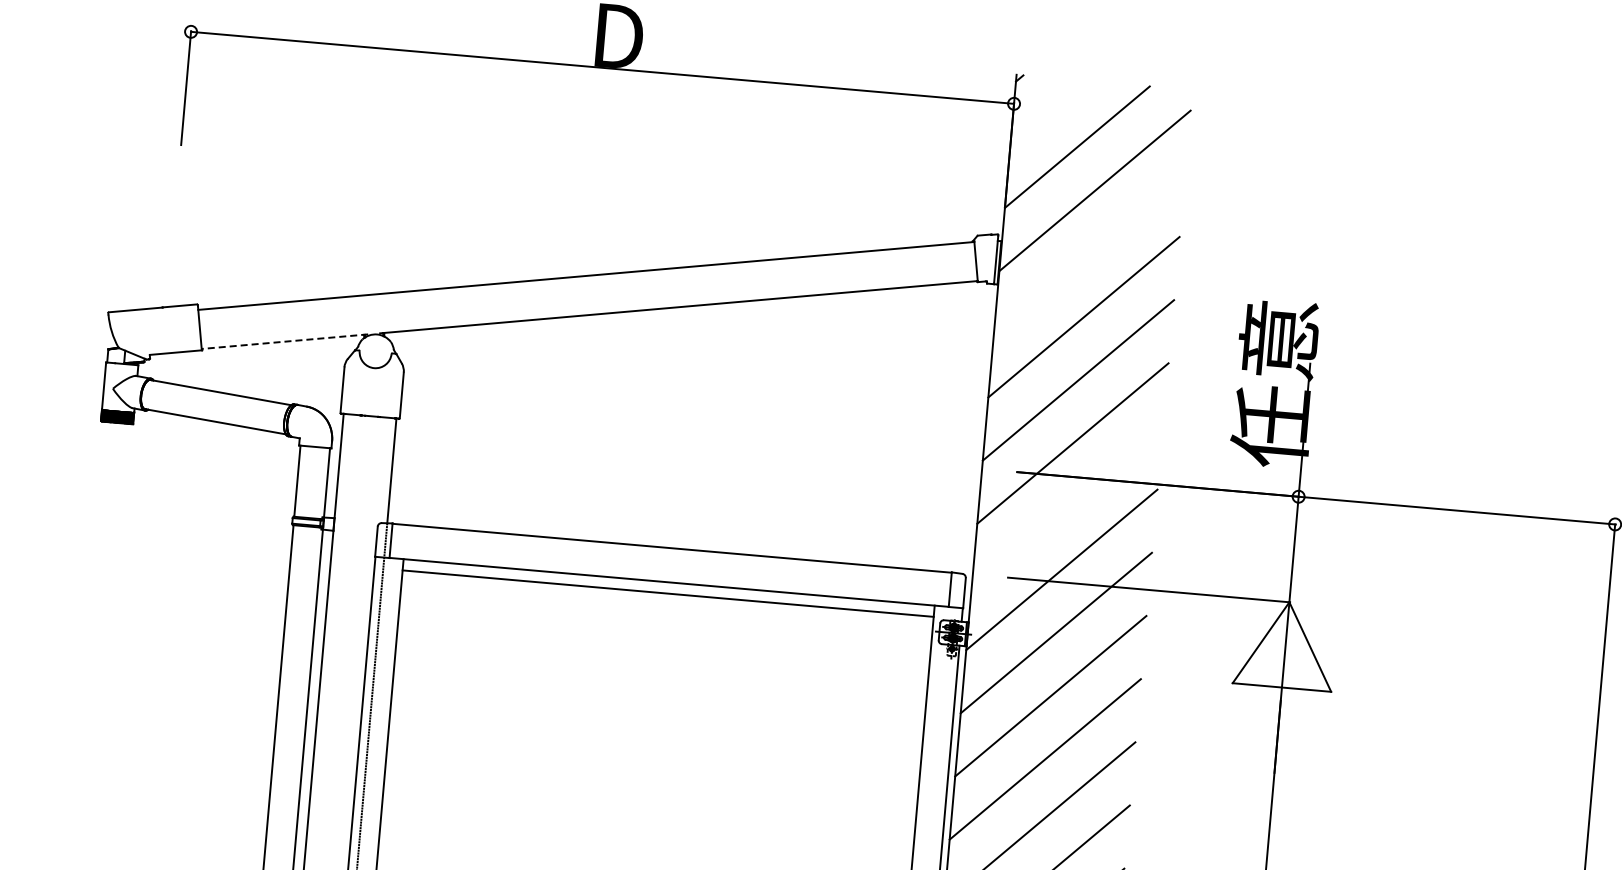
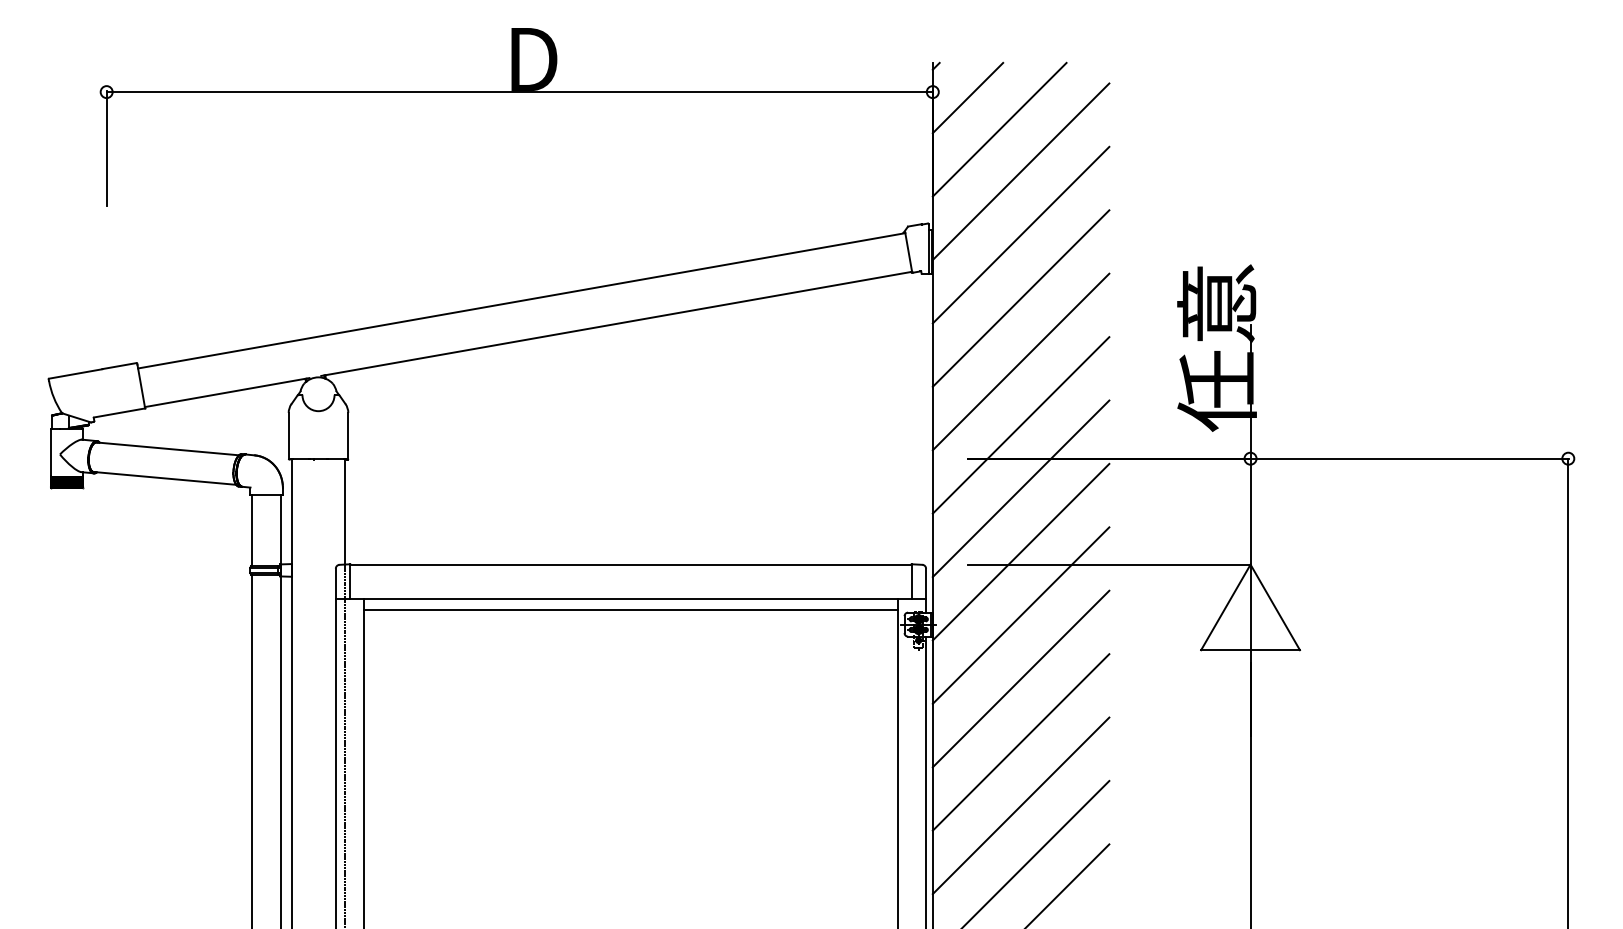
line: (1048, 112) -> (967, 97), added
line: (1088, 253) -> (1020, 234), added
line: (285, 341) -> (227, 392), dashed -> solid
line: (1066, 506) -> (1020, 488), added

